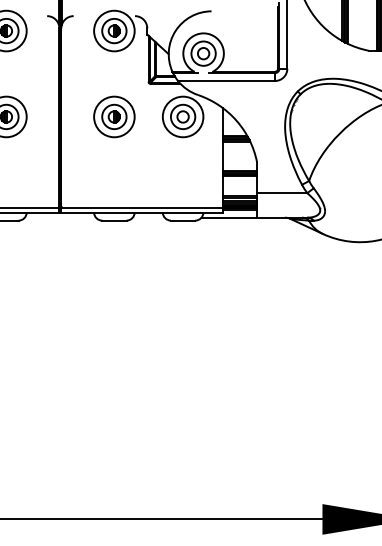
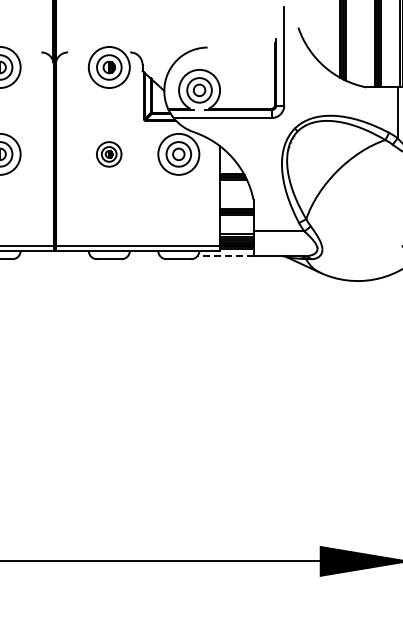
part: (113, 117) -> (108, 154), size x0.6
line: (229, 217) -> (225, 256), solid -> dashed

